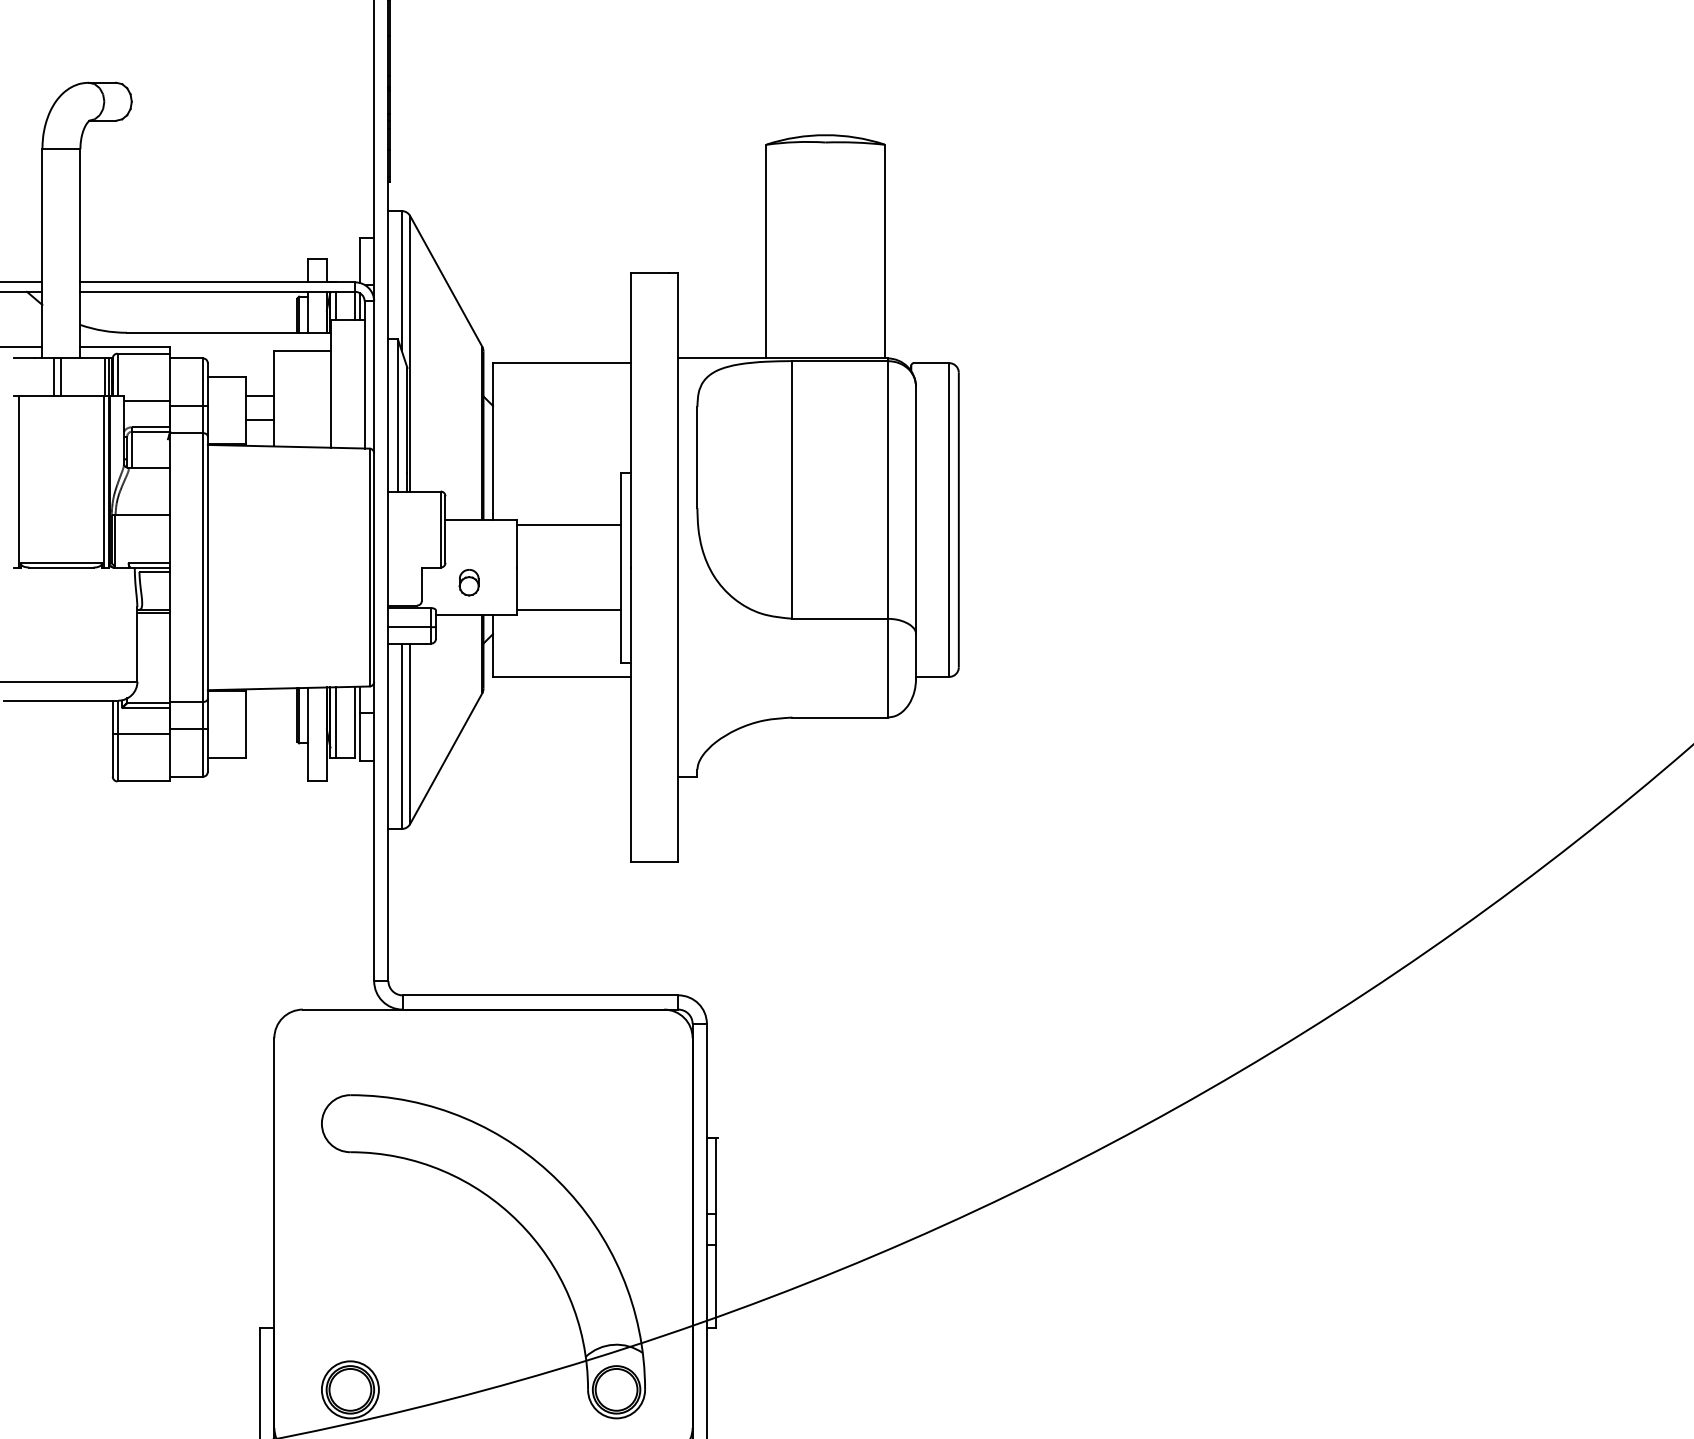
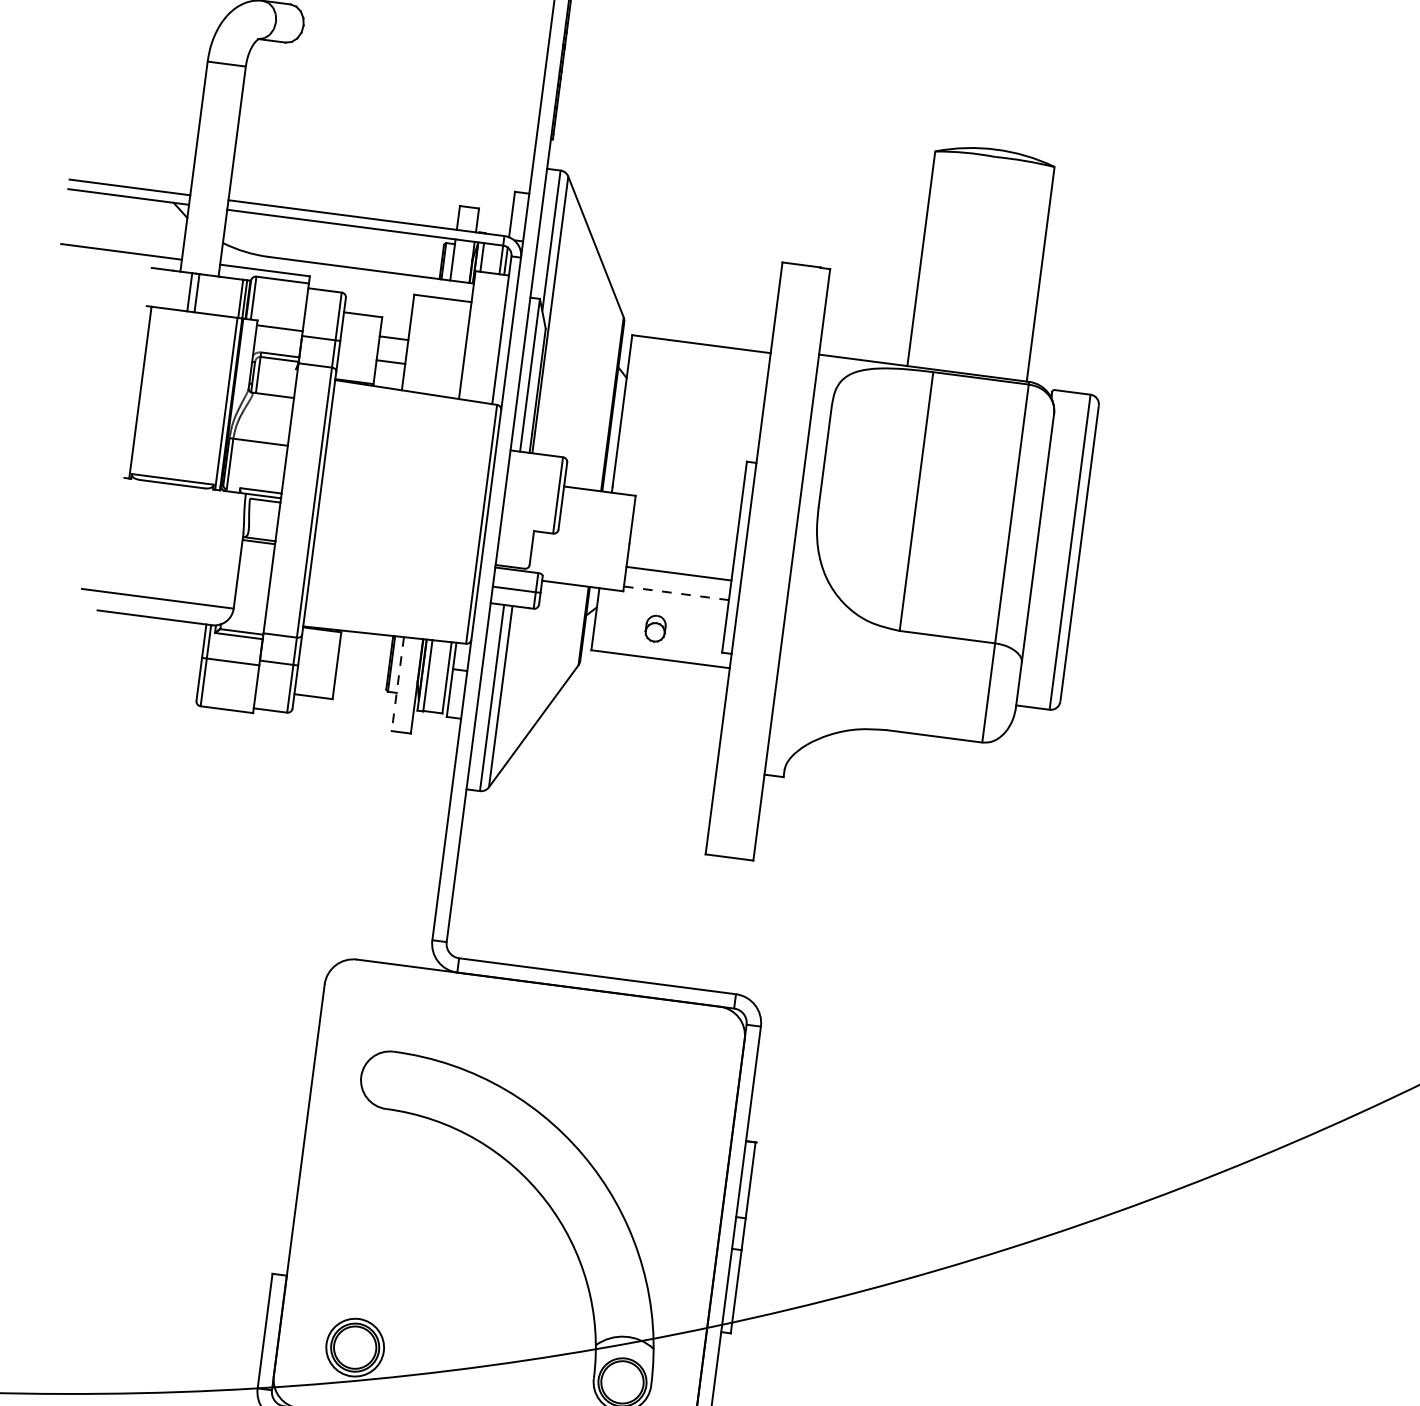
line: (568, 524) -> (678, 573), moved
part: (468, 582) -> (654, 628), moved
line: (569, 610) -> (676, 593), solid -> dashed
line: (307, 734) -> (397, 683), solid -> dashed

